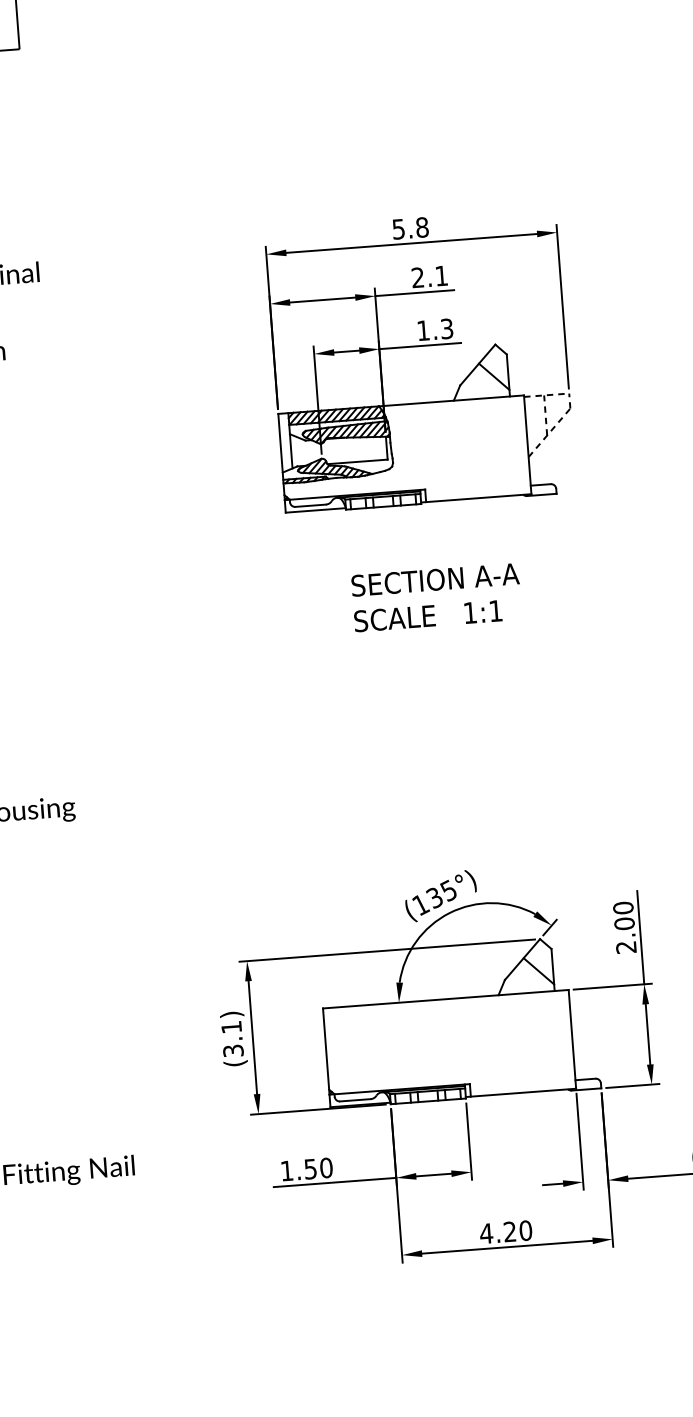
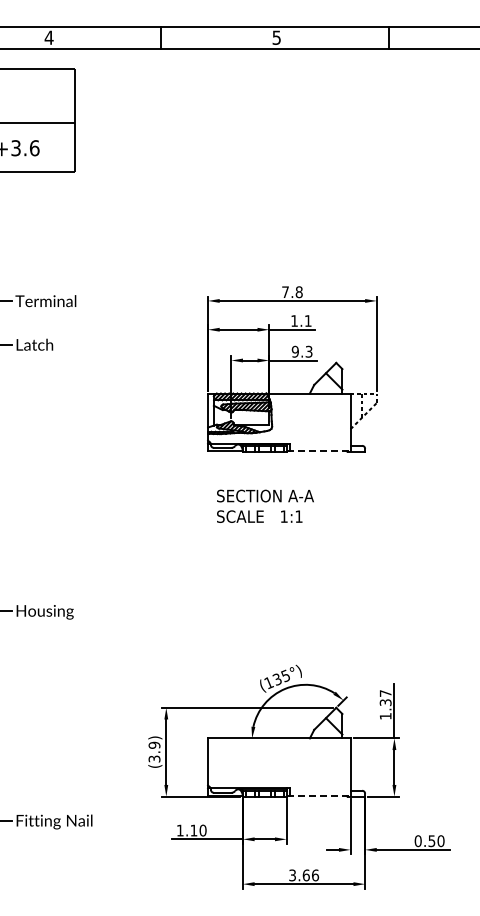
text: (398, 229) -> (285, 292), 5.8 -> 7.8
text: (417, 276) -> (294, 320), 2.1 -> 1.1
text: (421, 330) -> (294, 351), 1.3 -> 9.3
line: (476, 497) -> (318, 450), solid -> dashed
text: (436, 596) -> (265, 505), moved
text: (624, 926) -> (385, 704), 2.00 -> 1.37
text: (231, 1025) -> (154, 744), (3.1) -> (3.9)
line: (520, 1092) -> (318, 795), solid -> dashed
text: (309, 1169) -> (193, 830), 1.50 -> 1.10
text: (505, 1232) -> (303, 875), 4.20 -> 3.66

